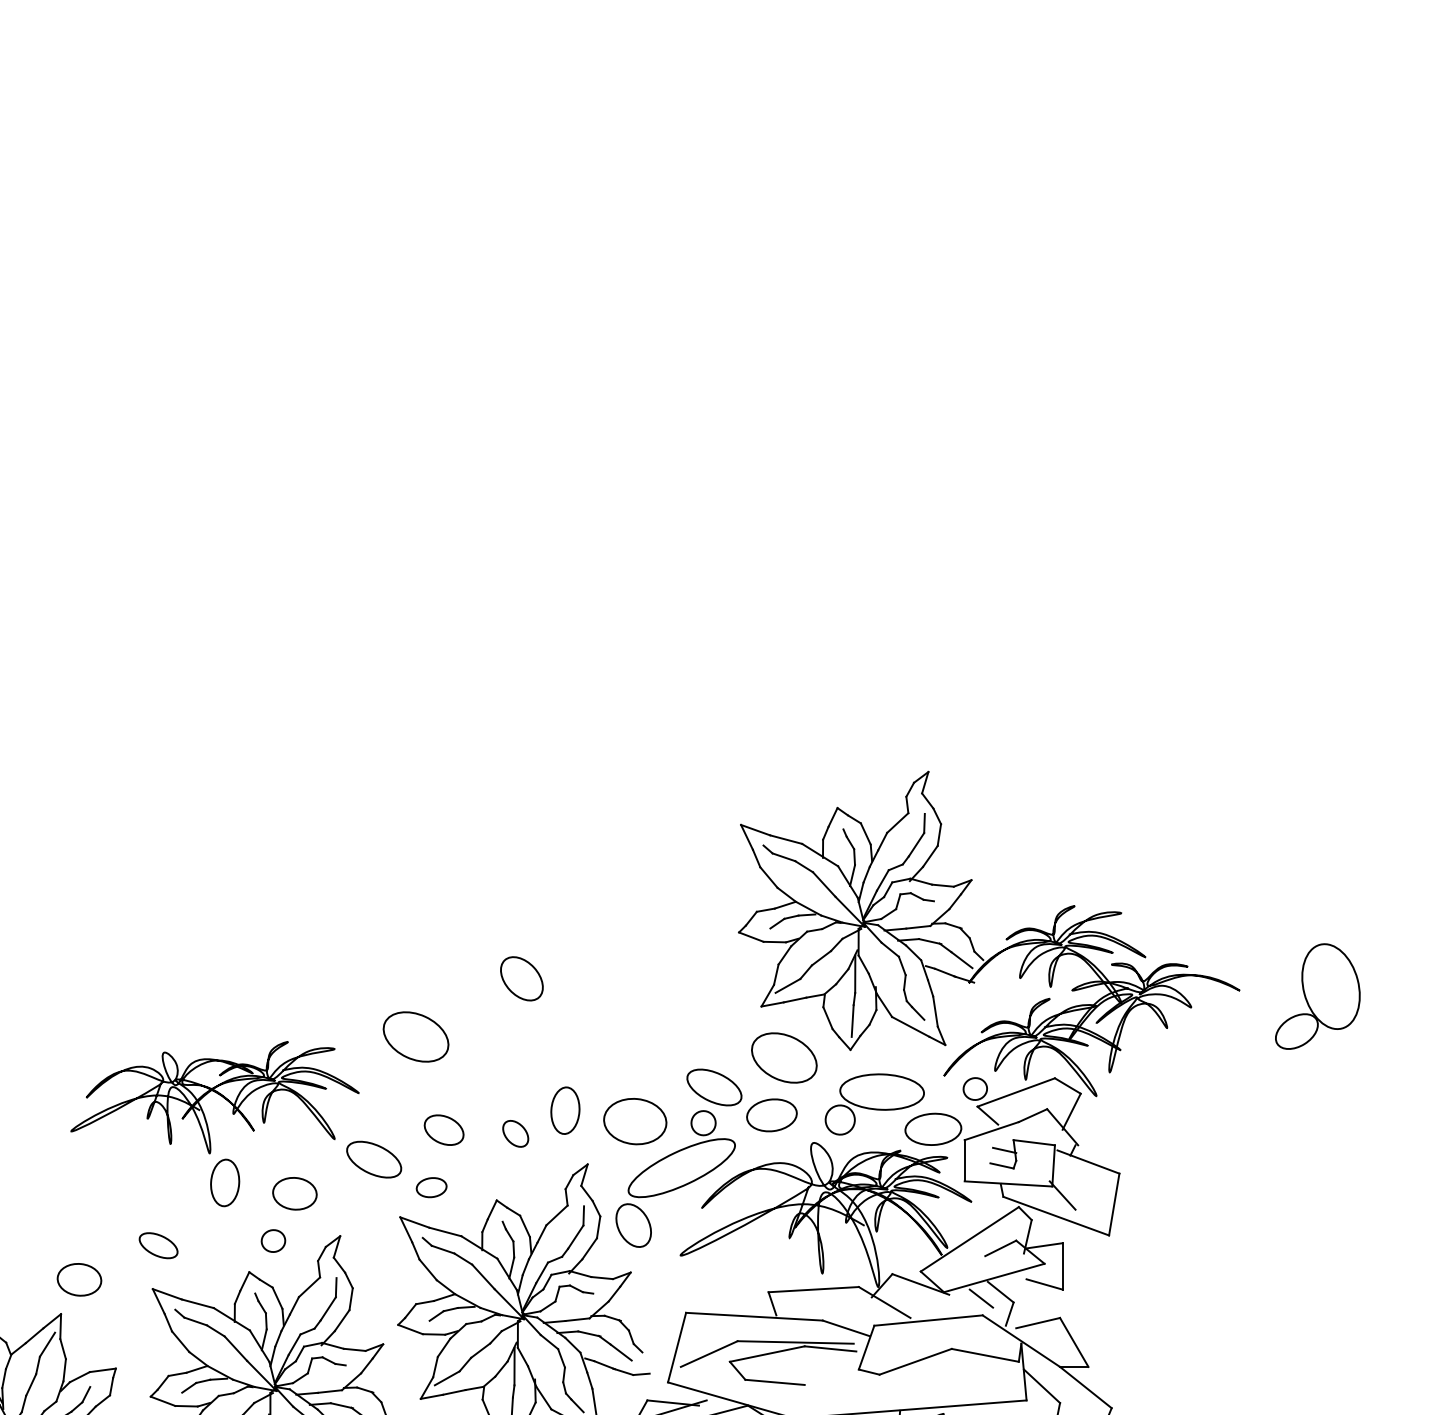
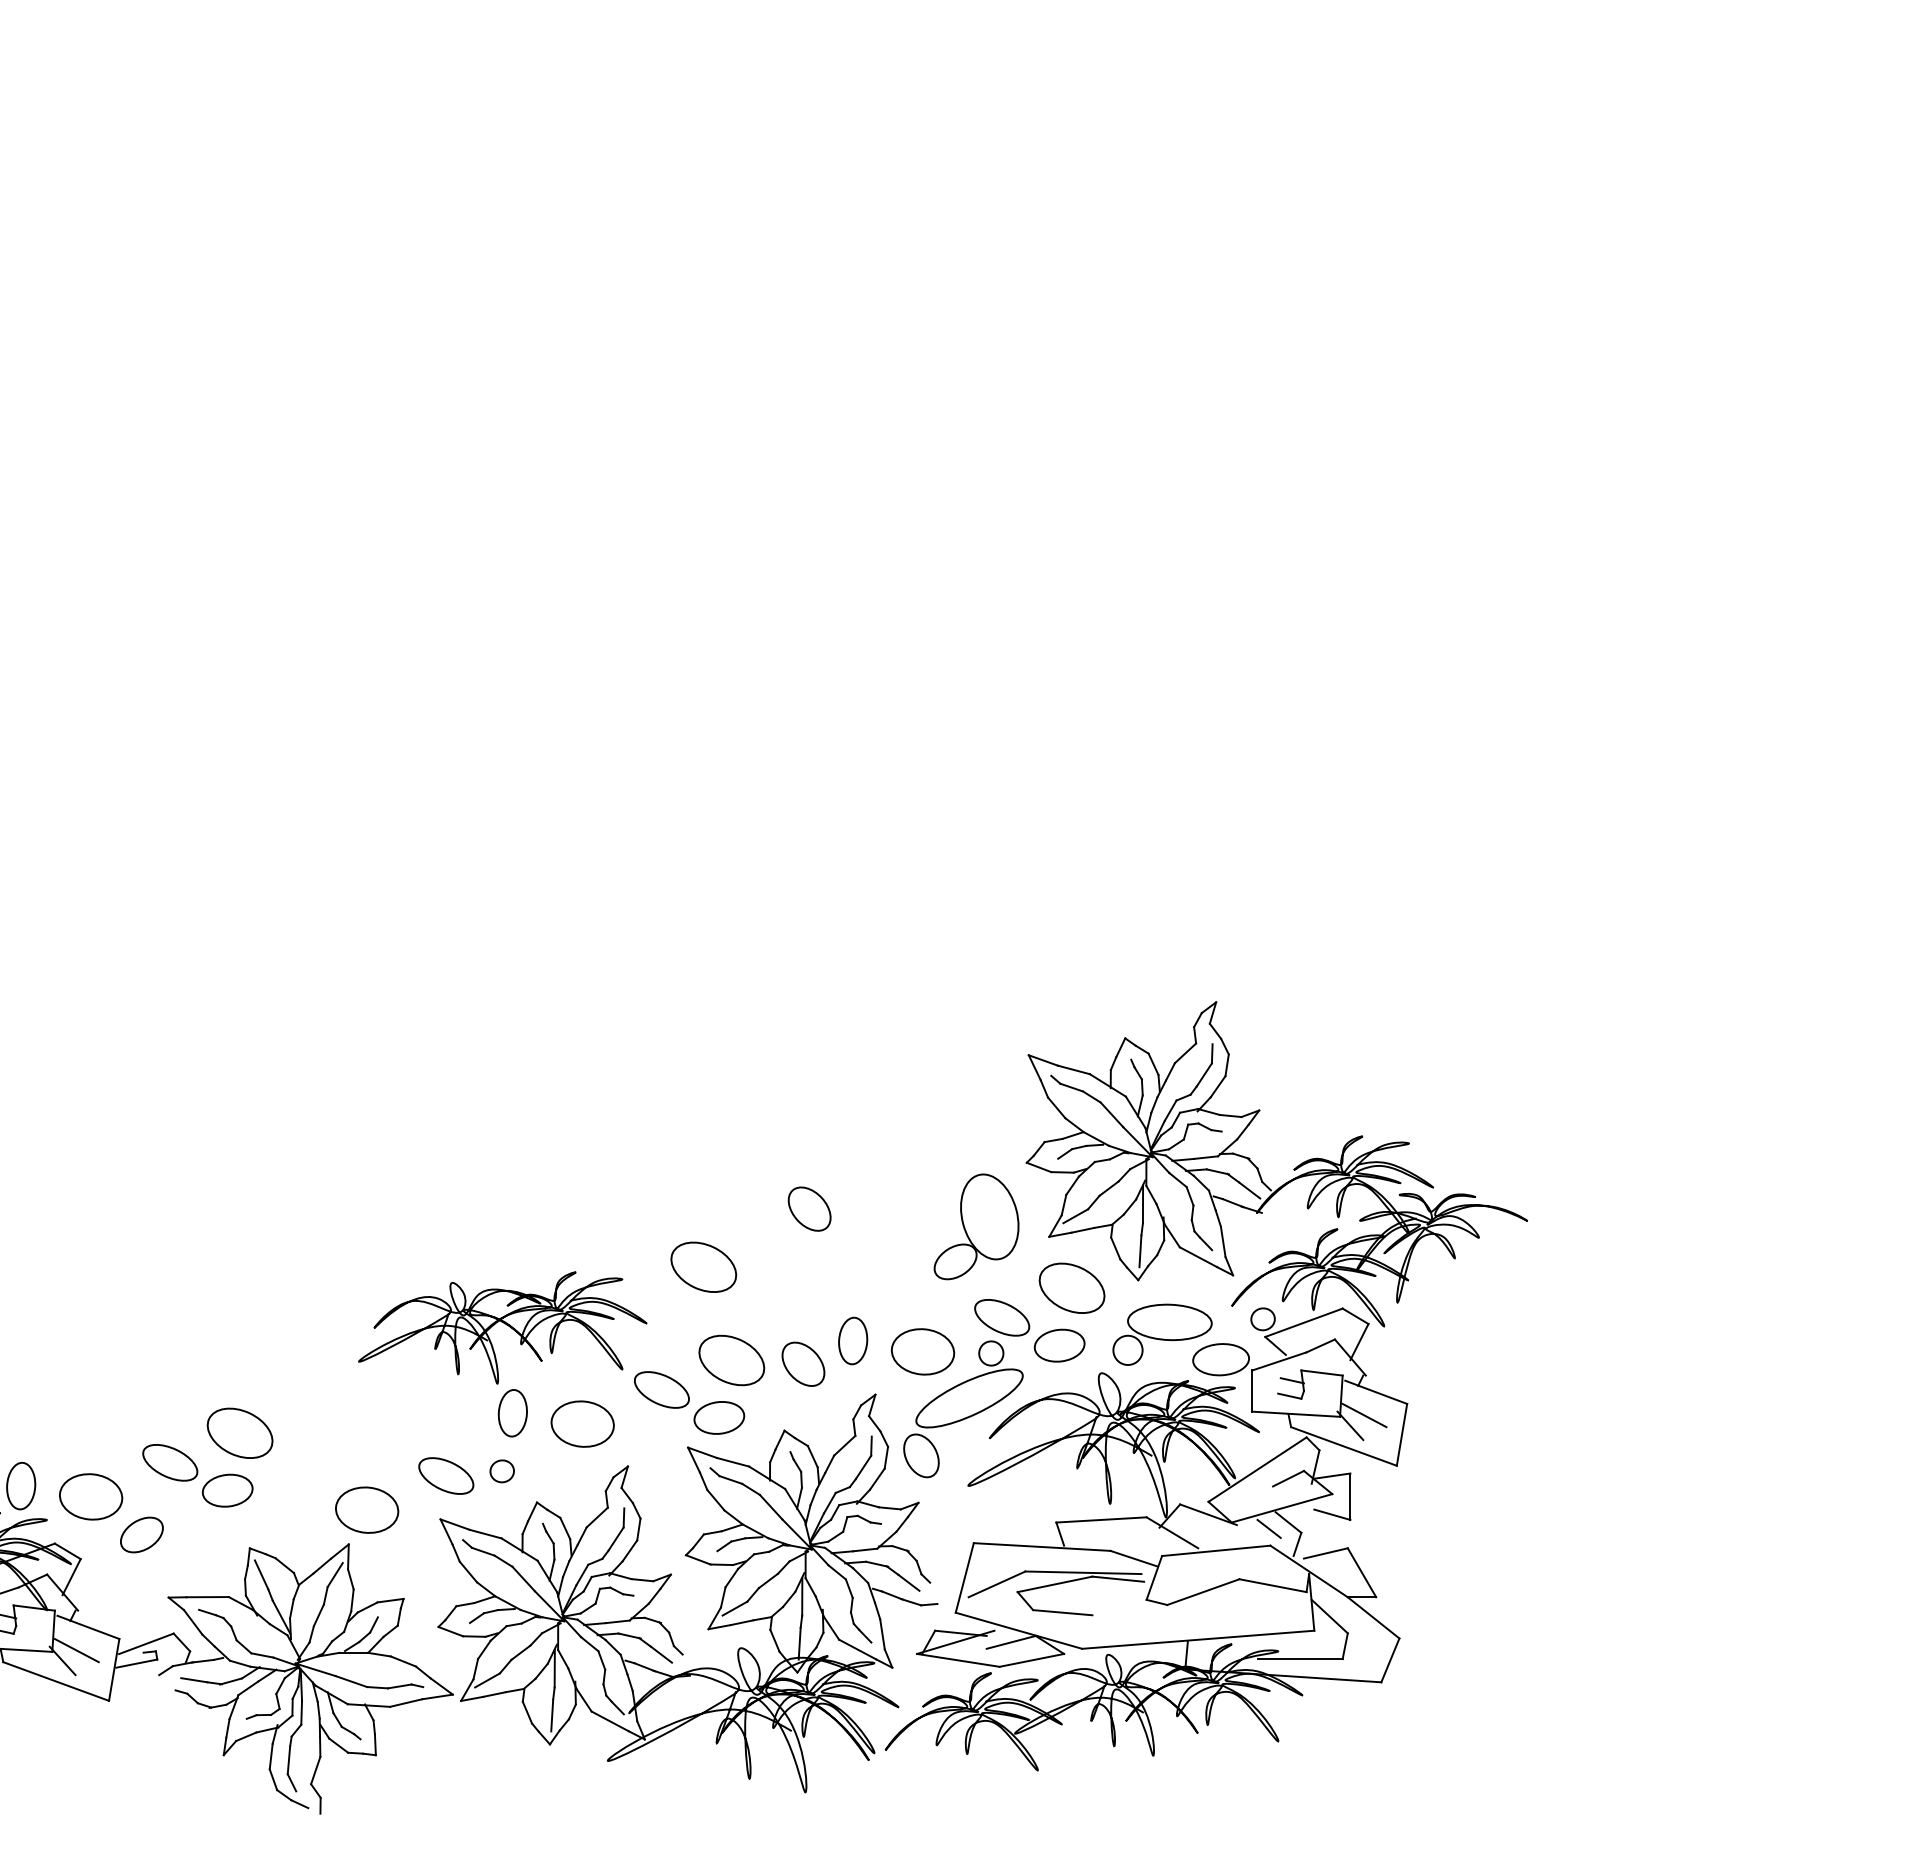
part: (1317, 996) -> (976, 1226), moved
part: (443, 1130) -> (731, 1360), size x1.67
part: (515, 1133) -> (803, 1363), size x1.67
line: (1076, 1185) -> (1364, 1415), added
part: (431, 1187) -> (719, 1417), size x1.67
part: (294, 1193) -> (582, 1423), size x1.43
part: (272, 1241) -> (501, 1471), moved
part: (158, 1245) -> (446, 1475), size x1.43
part: (79, 1279) -> (367, 1509), size x1.43

